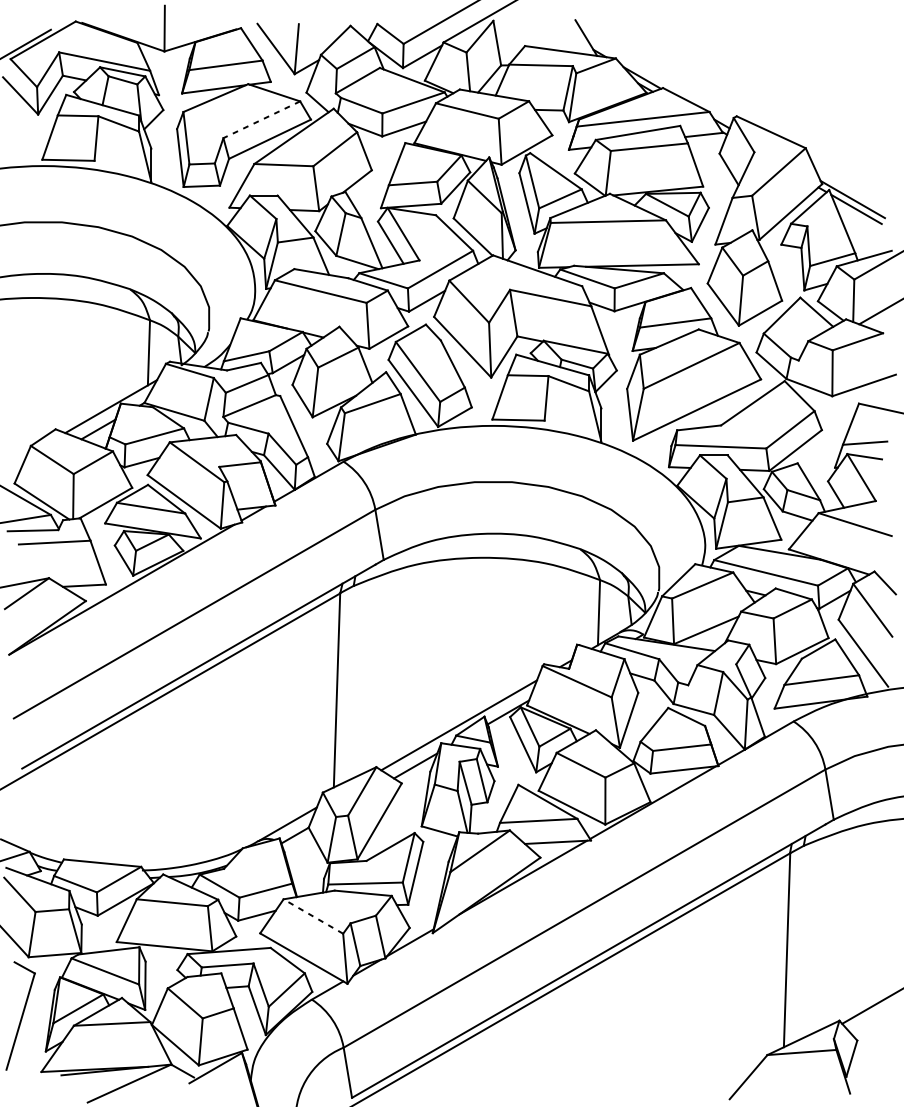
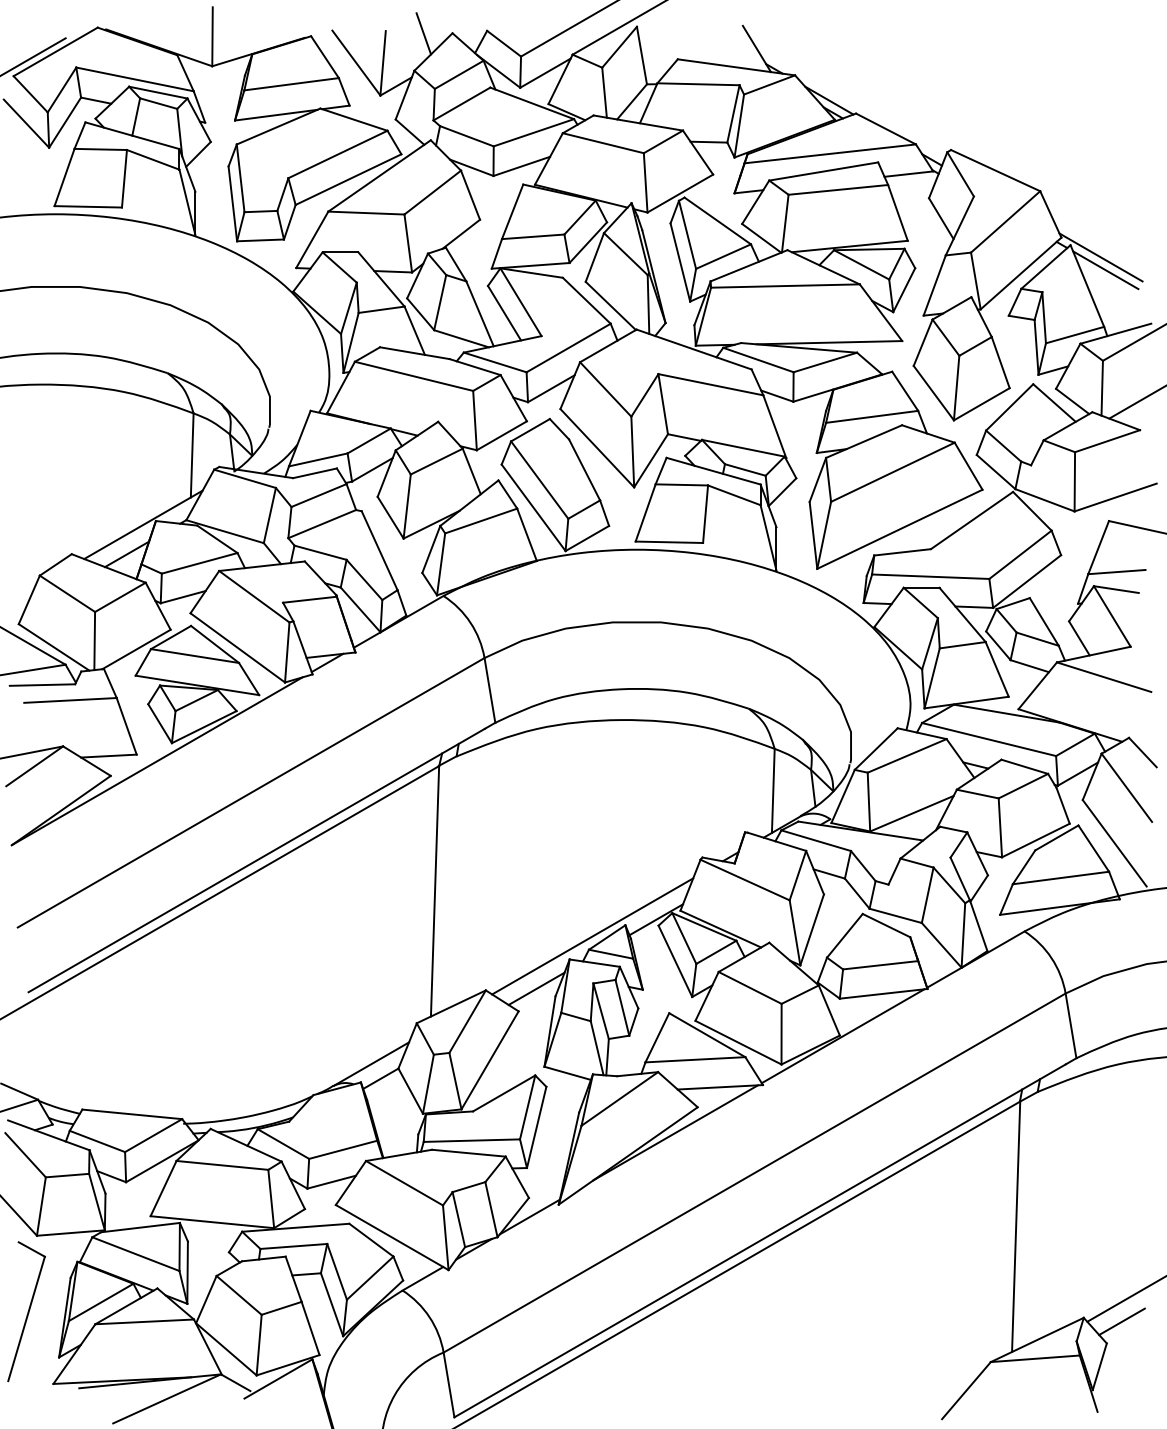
line: (328, 26) -> (423, 33), added
line: (261, 119) -> (337, 154), dashed -> solid
line: (313, 915) -> (404, 1182), dashed -> solid
line: (868, 1023) -> (1121, 1321), added

